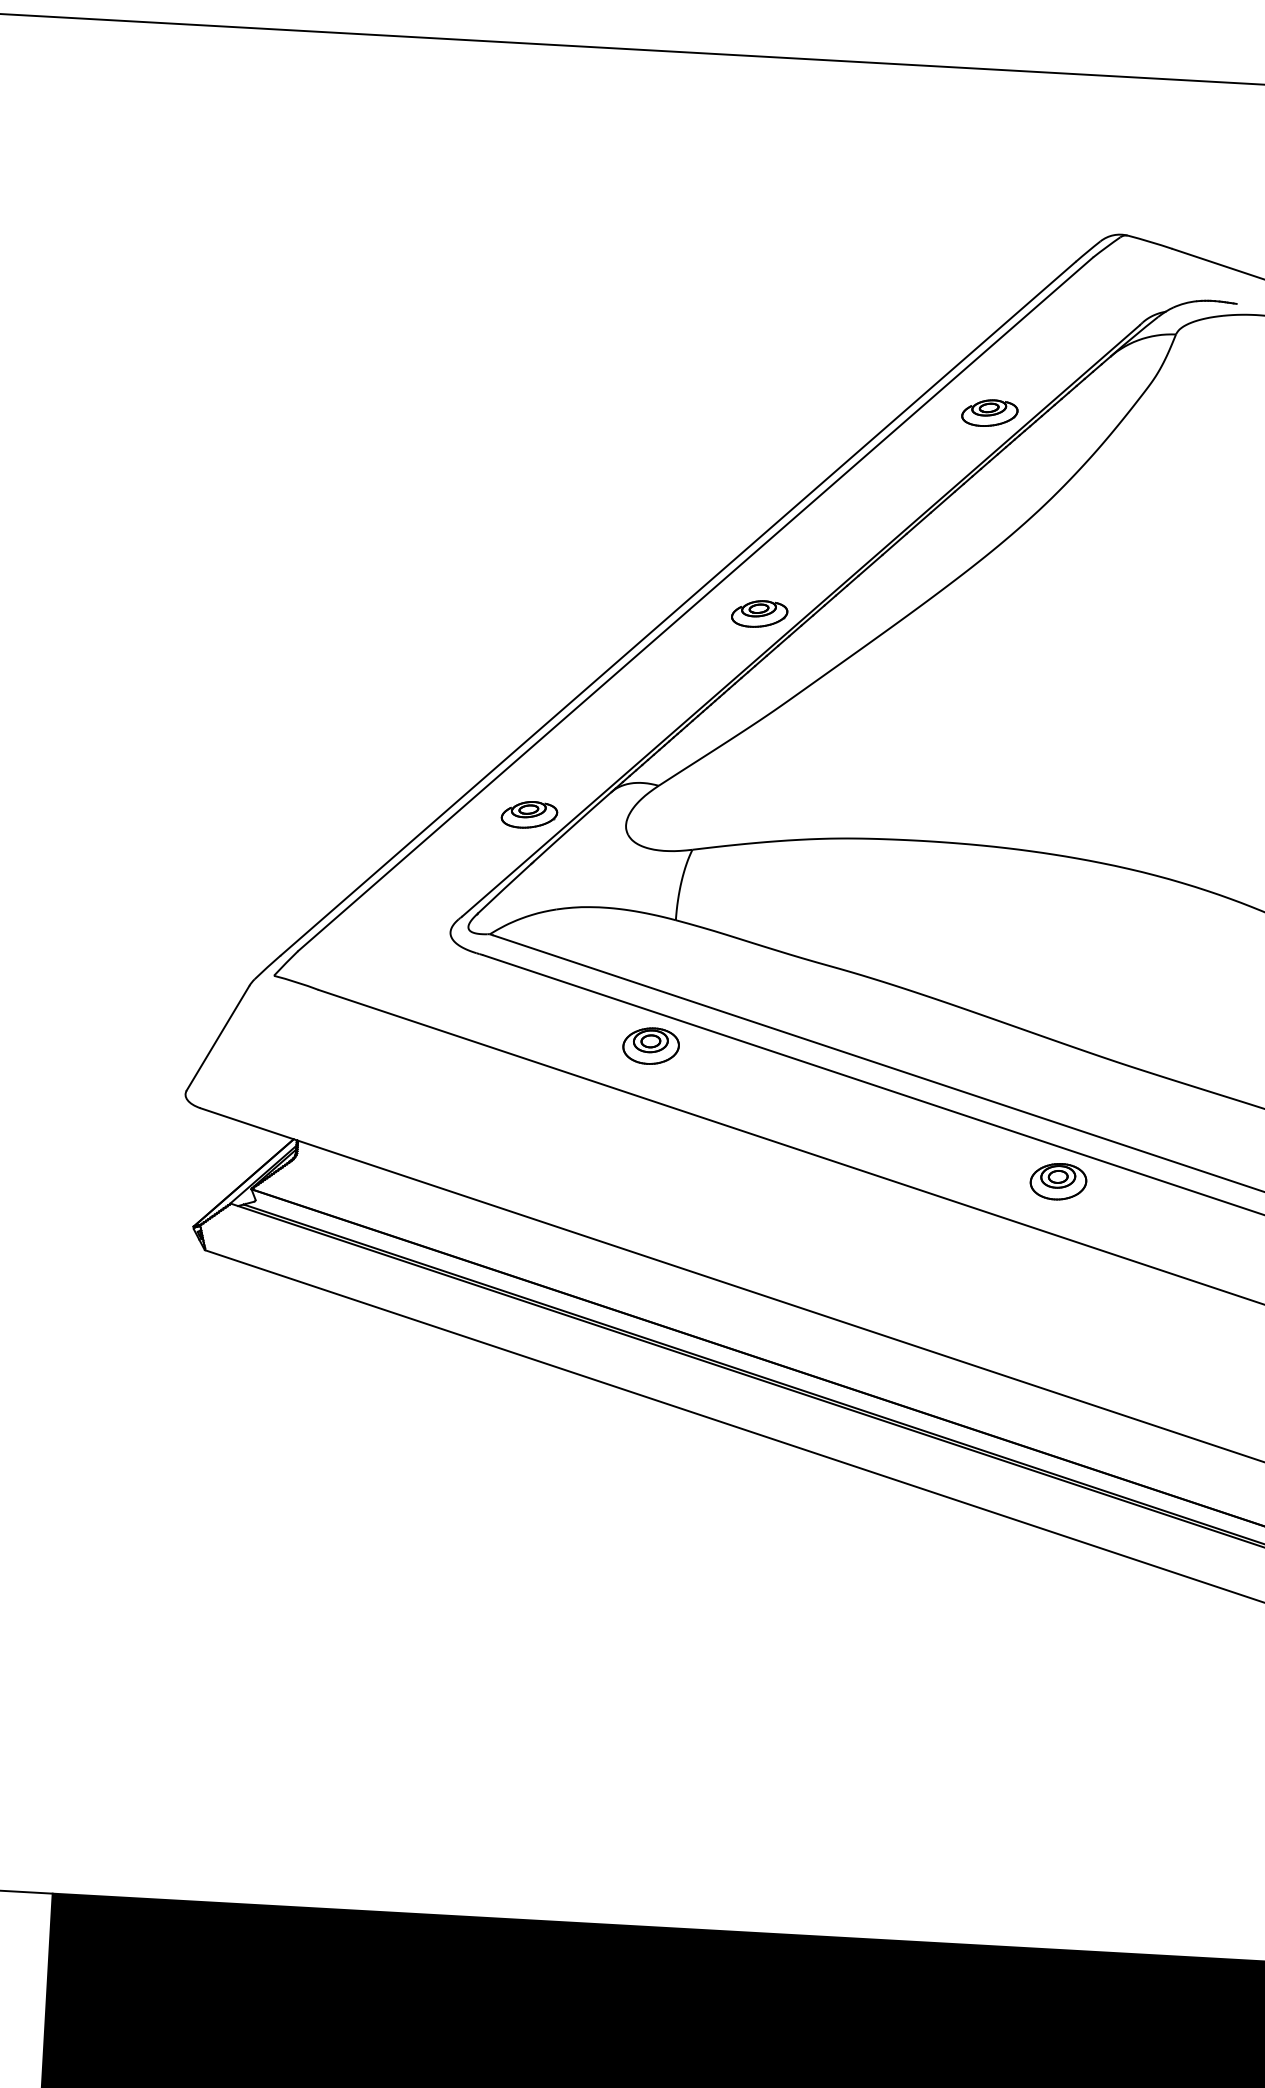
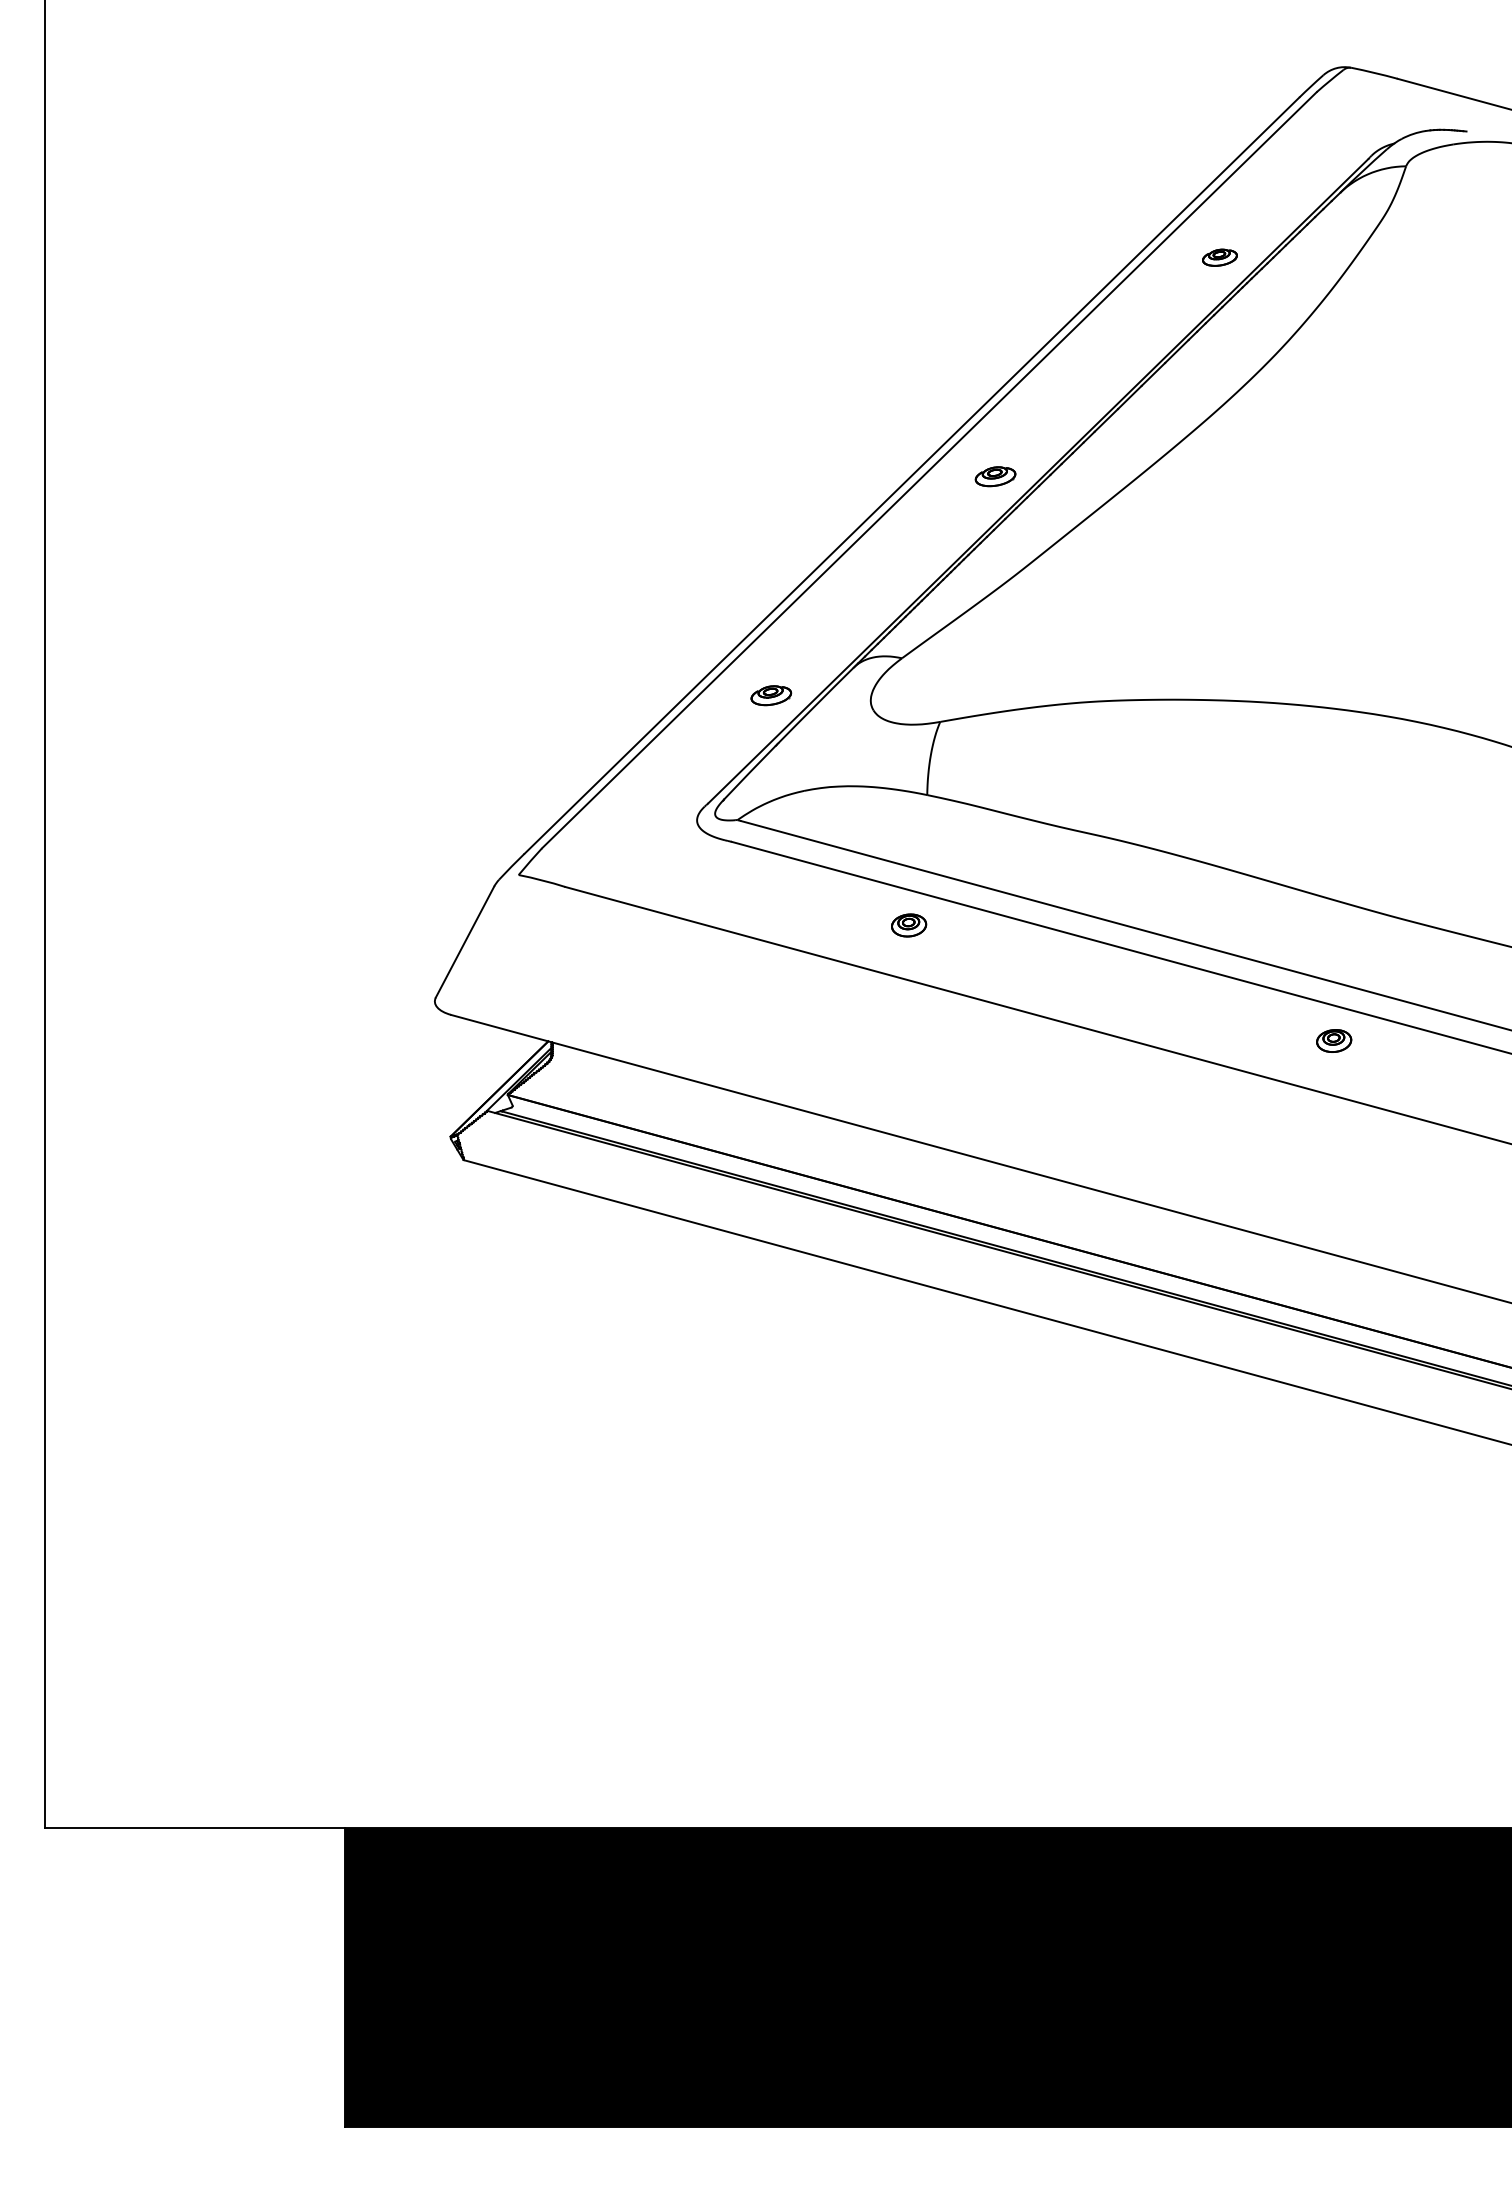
part: (989, 413) -> (1219, 257), size x0.6
part: (759, 613) -> (995, 476), size x0.7
part: (529, 814) -> (771, 695), size x0.7
part: (650, 1046) -> (908, 925), size x0.6
part: (1057, 1181) -> (1333, 1040), size x0.6

